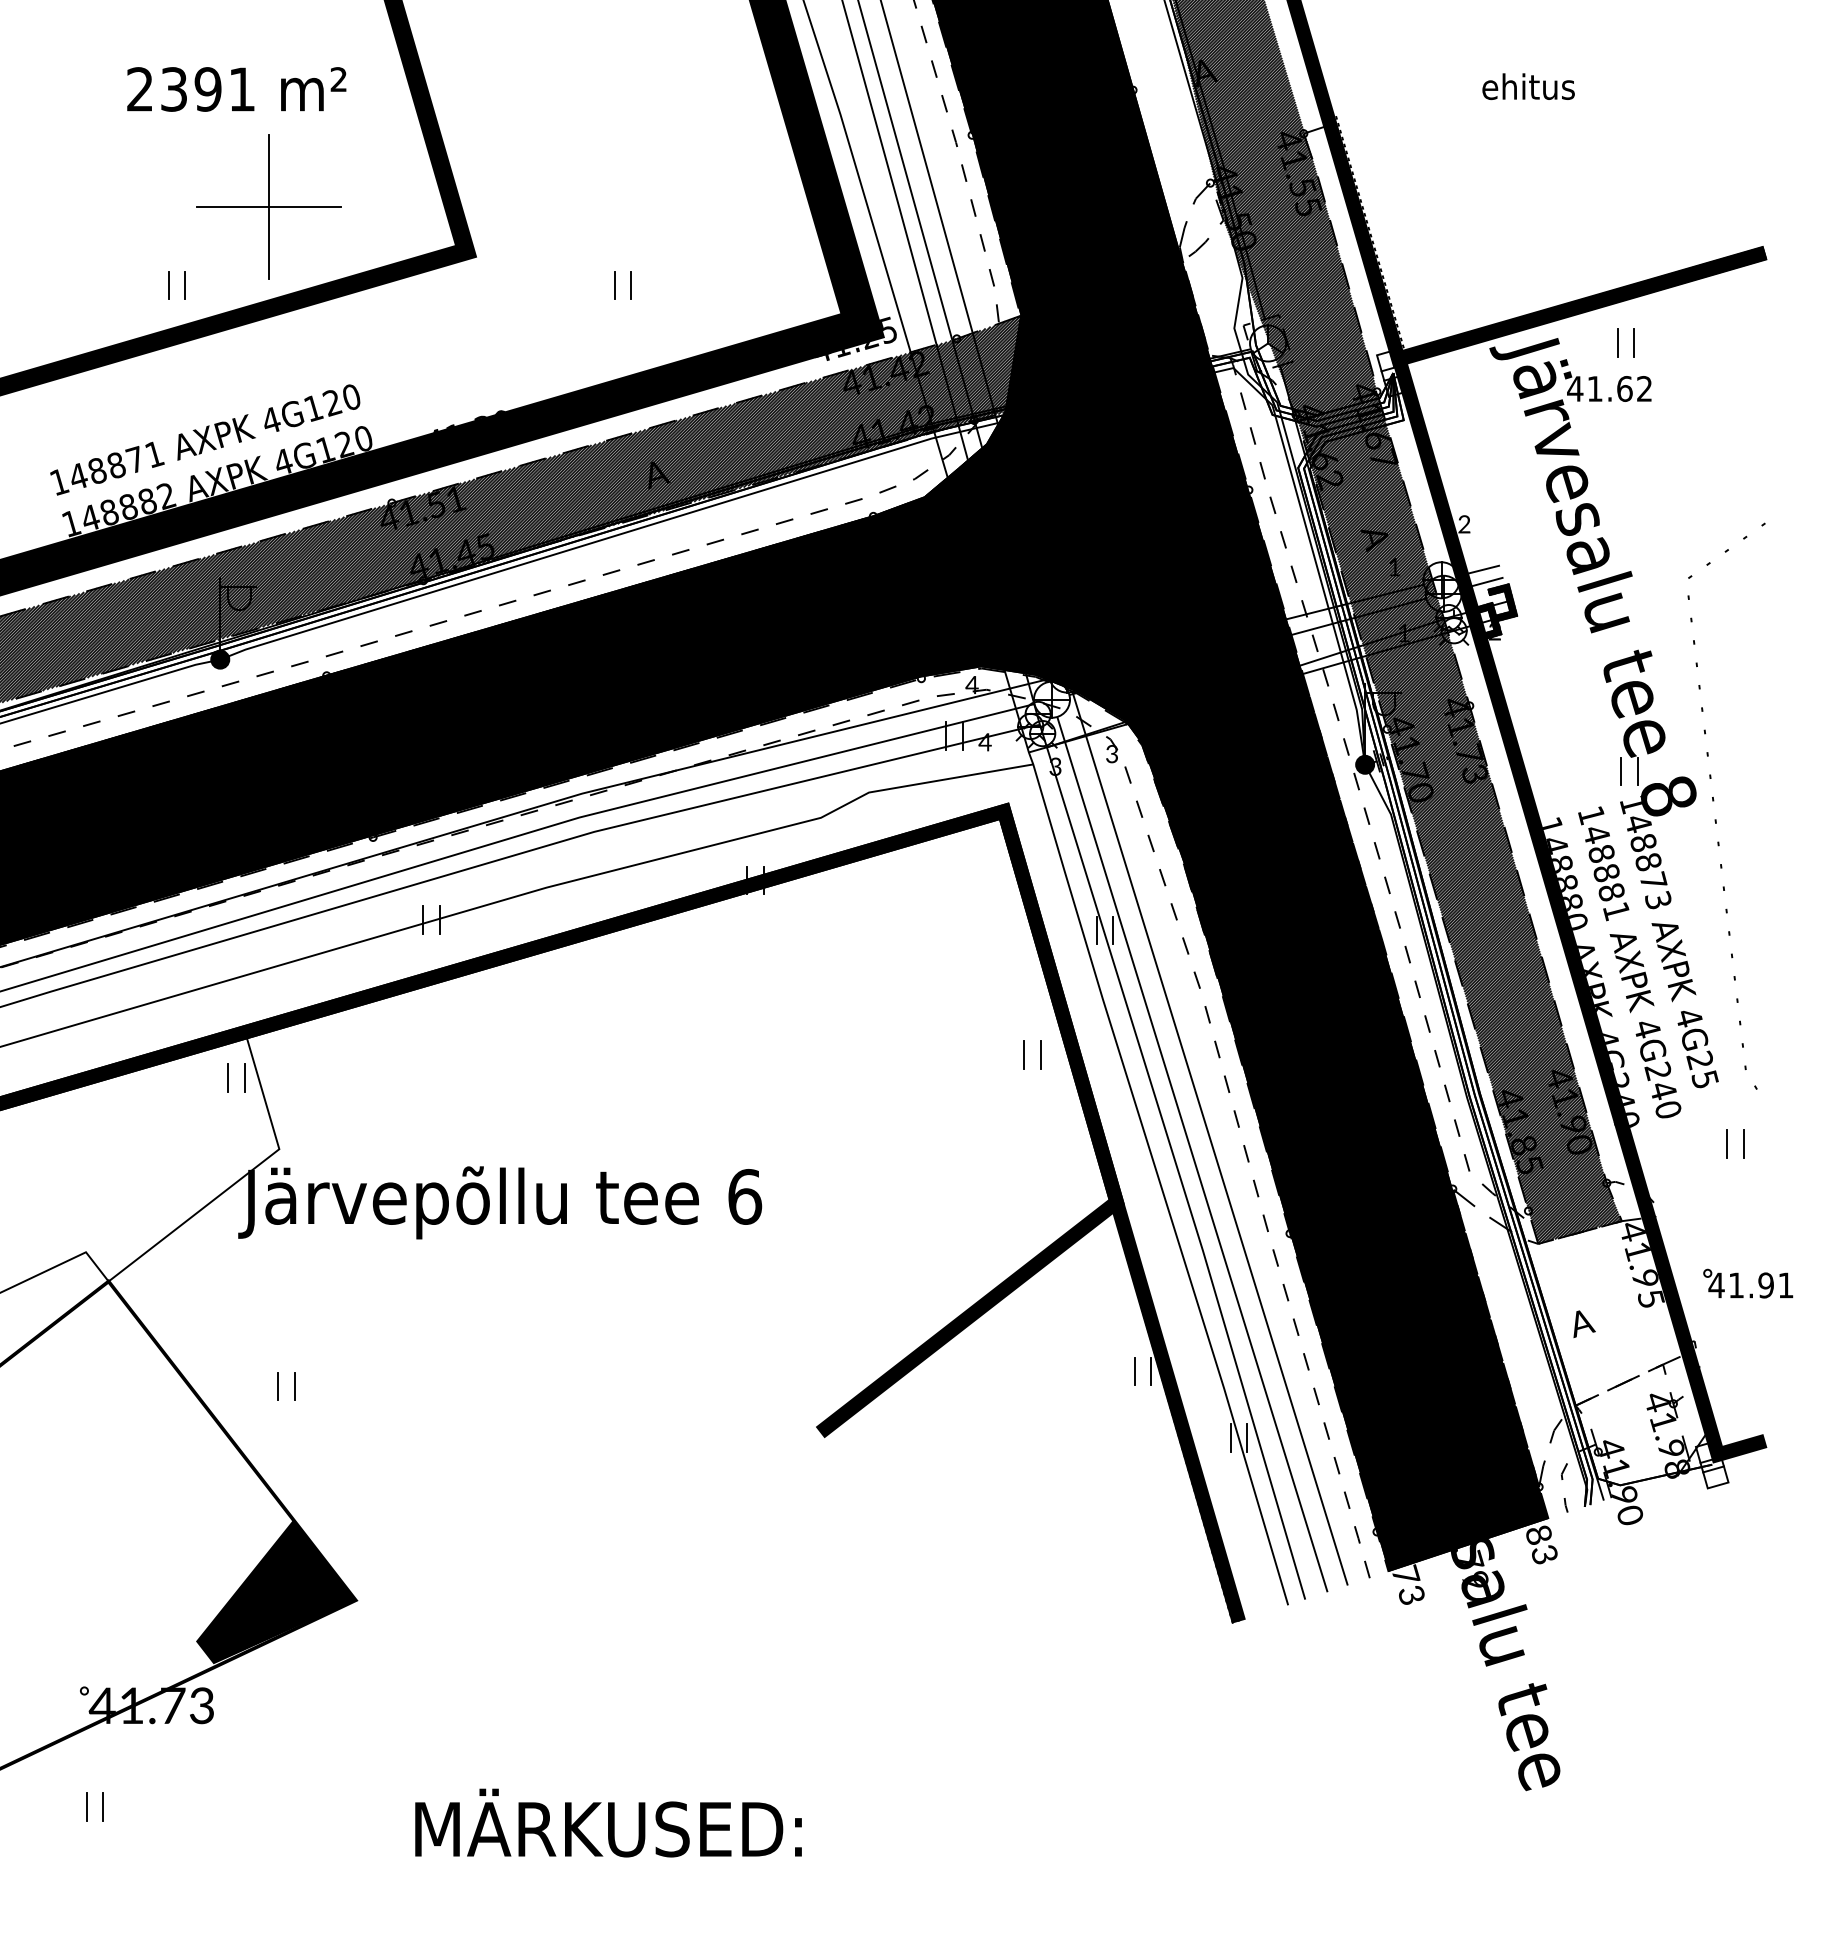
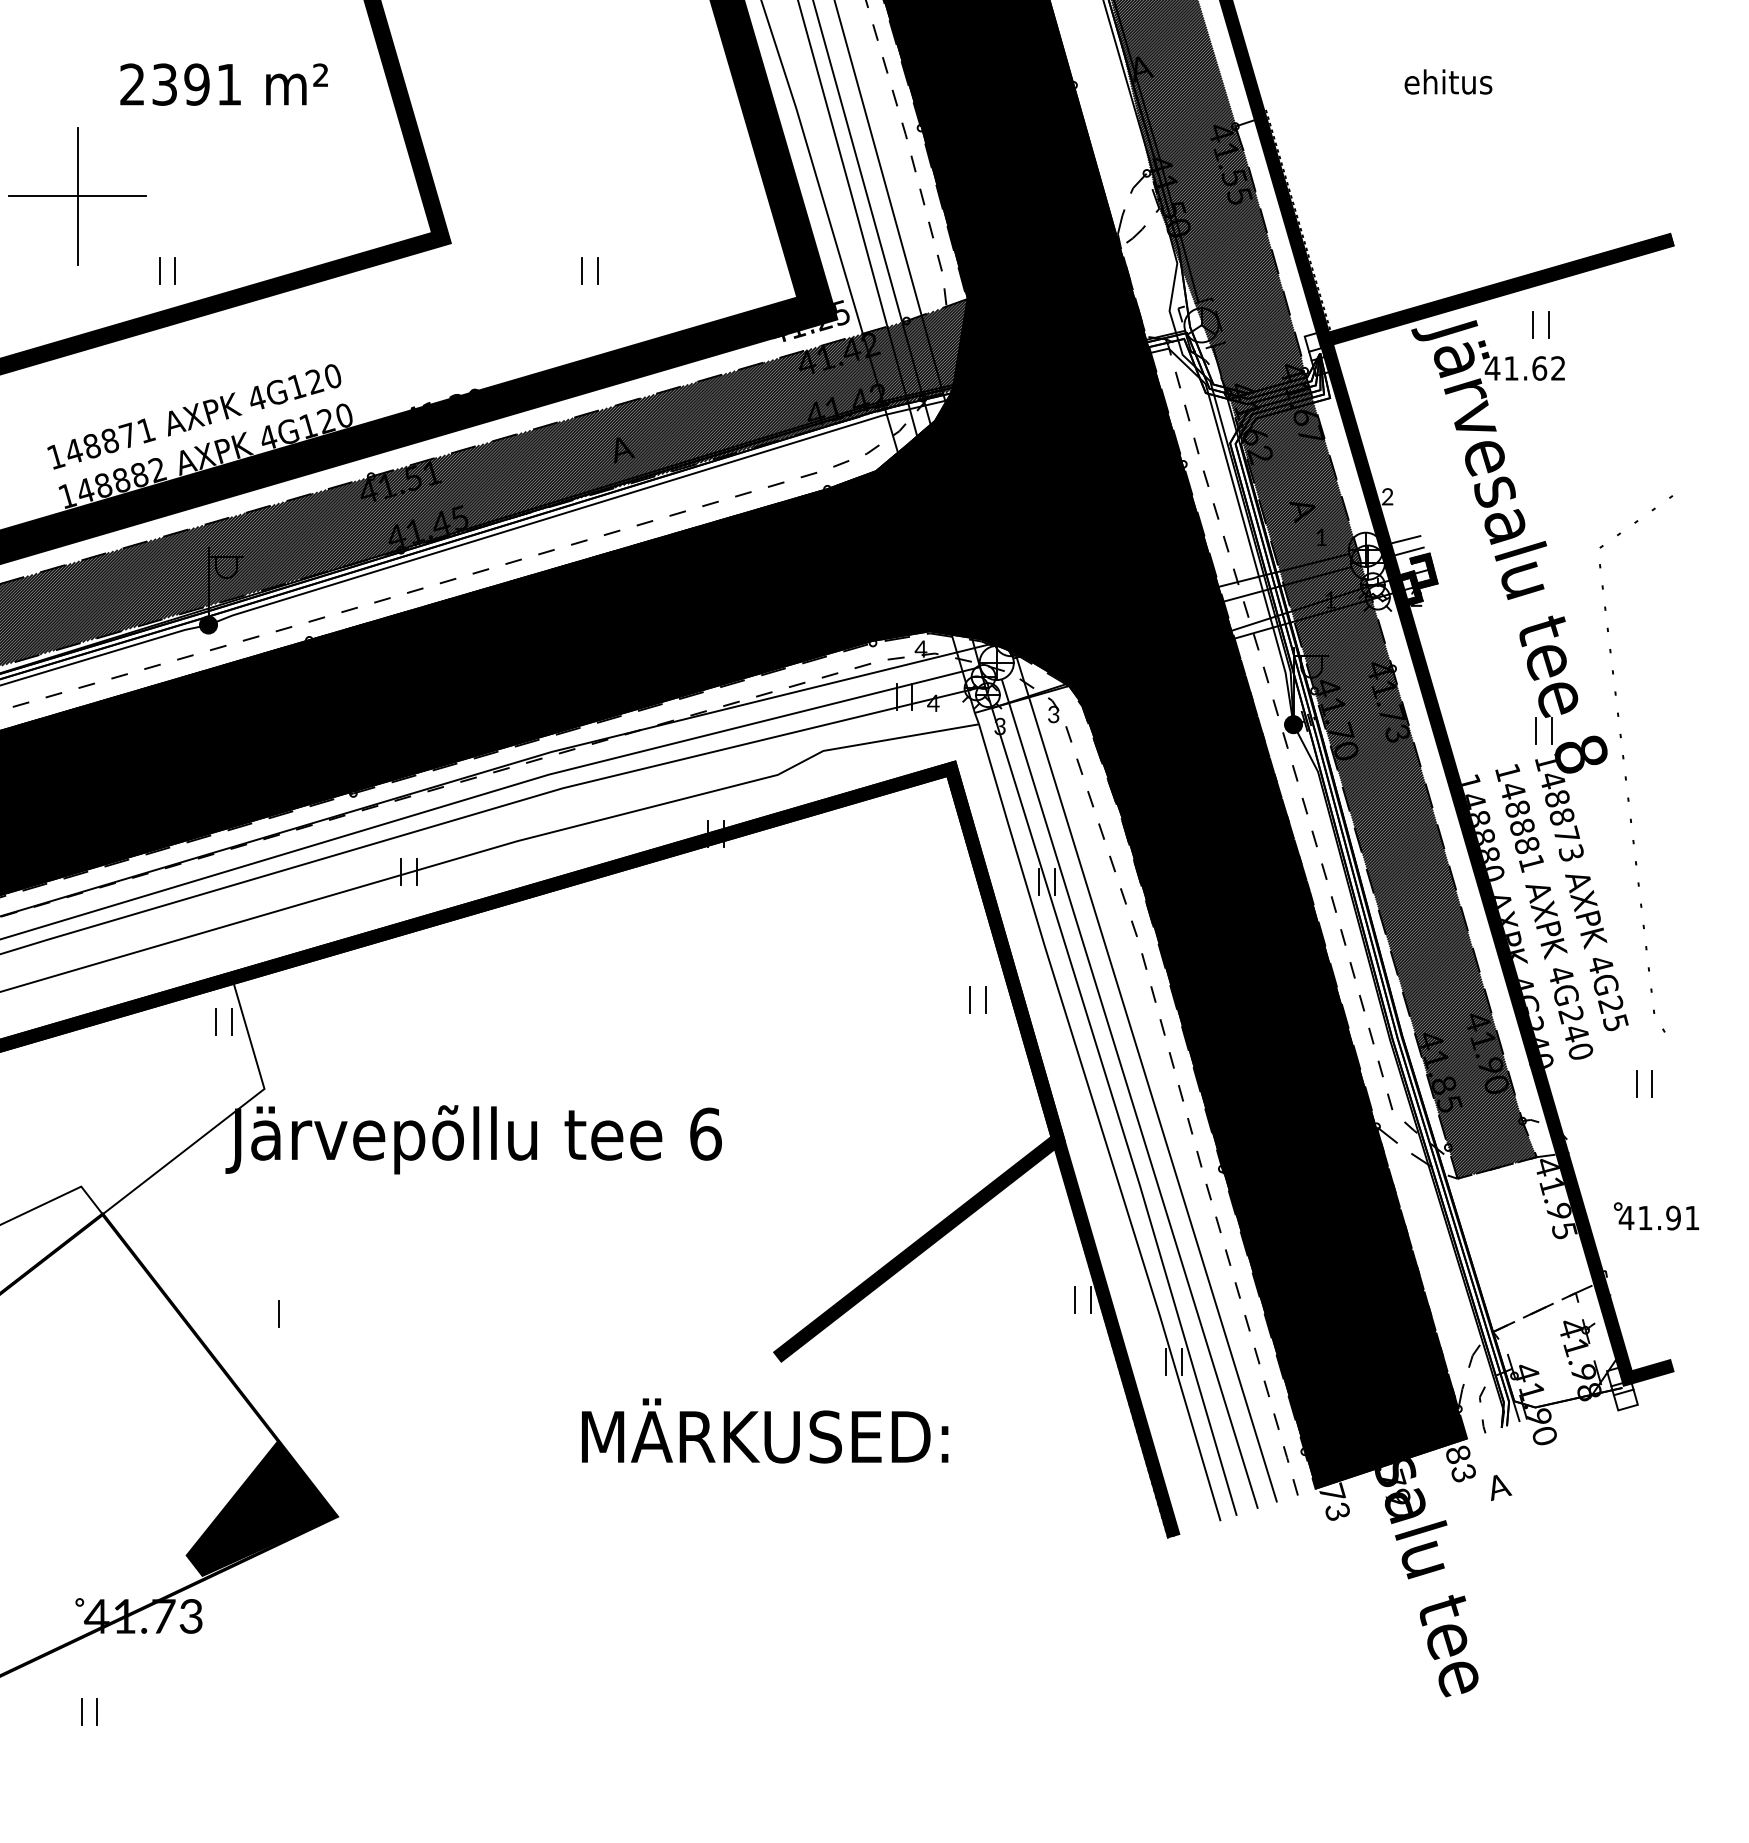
part: (268, 206) -> (77, 195), moved
text: (1584, 1323) -> (1501, 1487), moved
line: (278, 1385) -> (263, 1312), removed
text: (608, 1822) -> (765, 1430), moved

